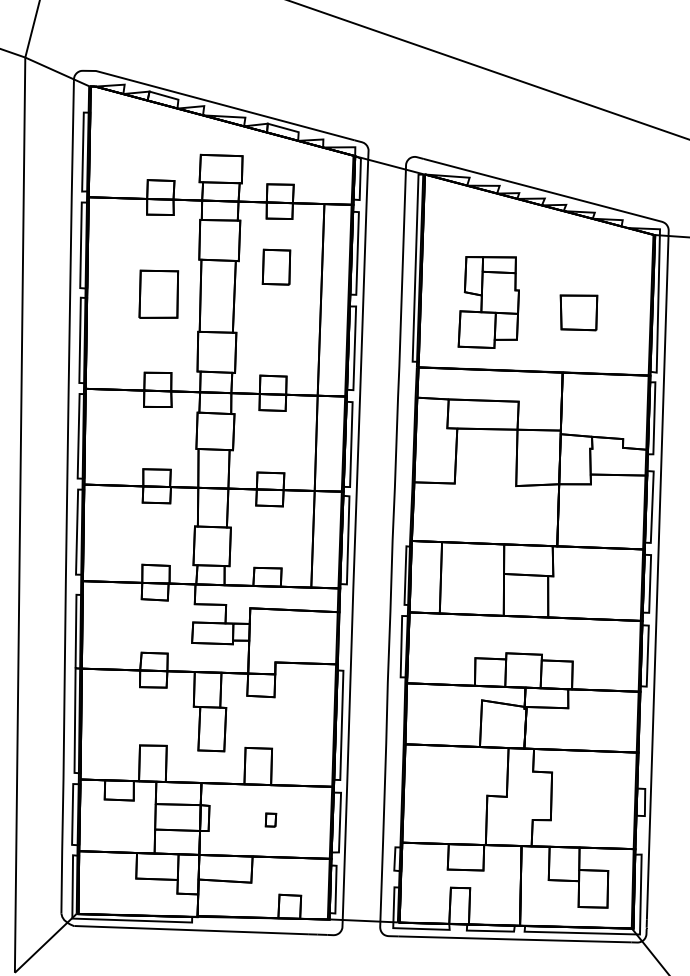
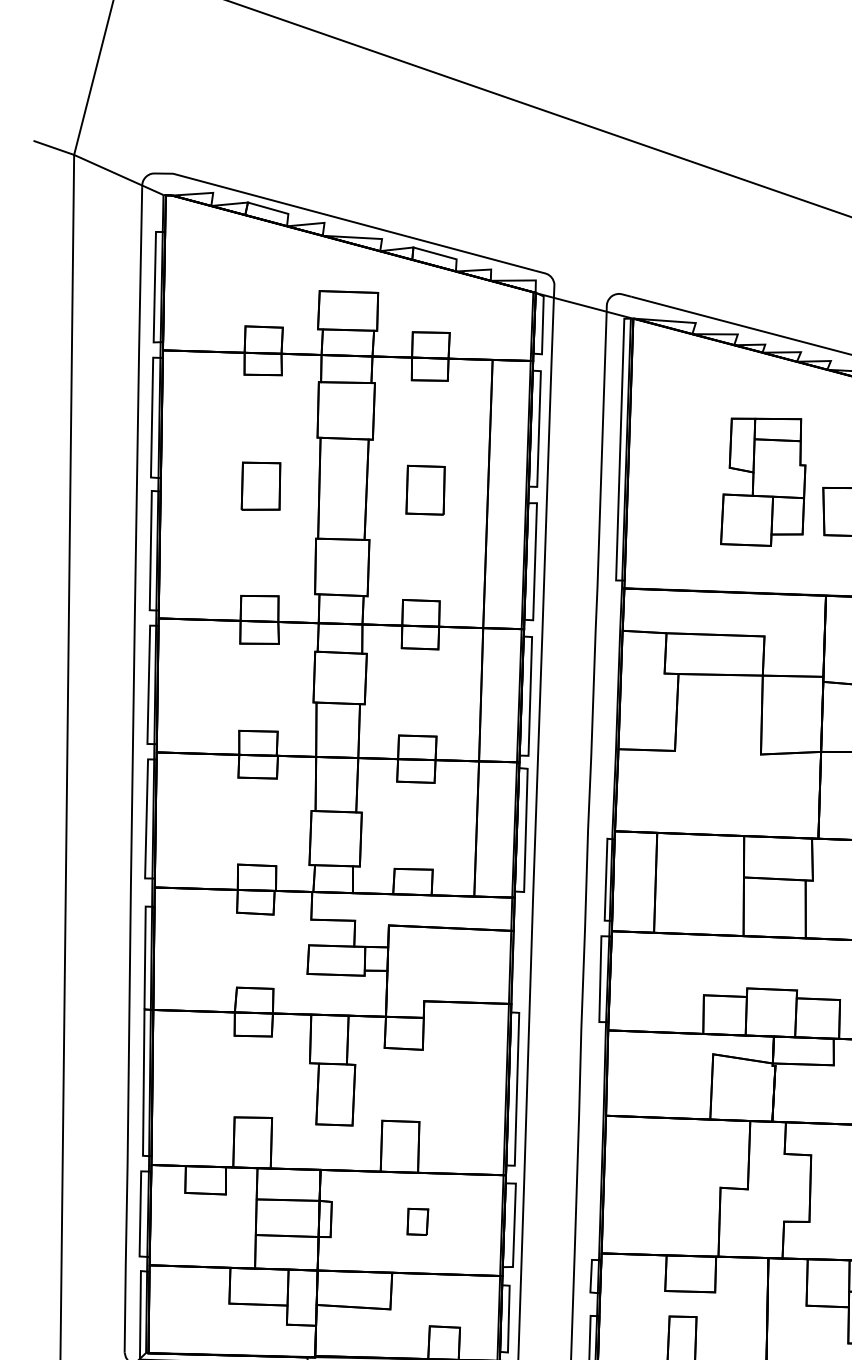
part: (276, 266) -> (425, 489), moved
part: (158, 294) -> (260, 486), size x0.71
part: (488, 302) -> (762, 482), moved
part: (270, 819) -> (417, 1220), size x1.43

